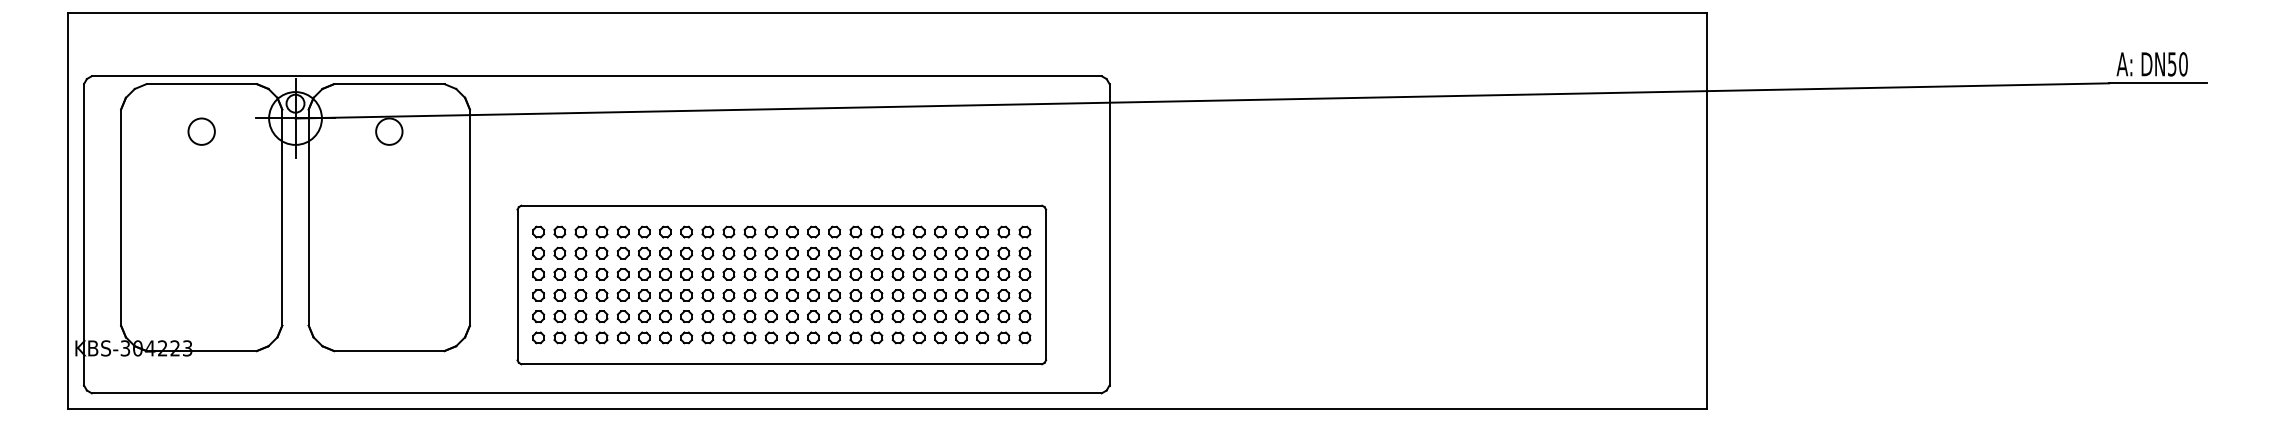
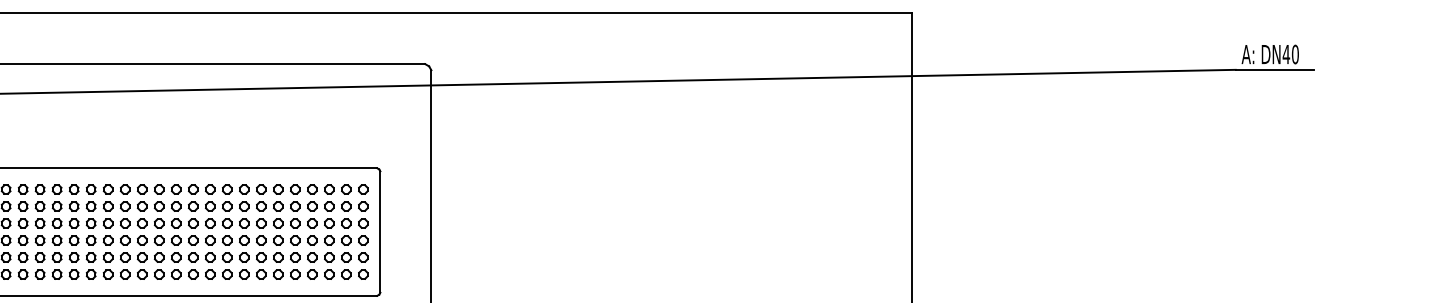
text: (2171, 64) -> (1285, 54), DN50 -> DN40

